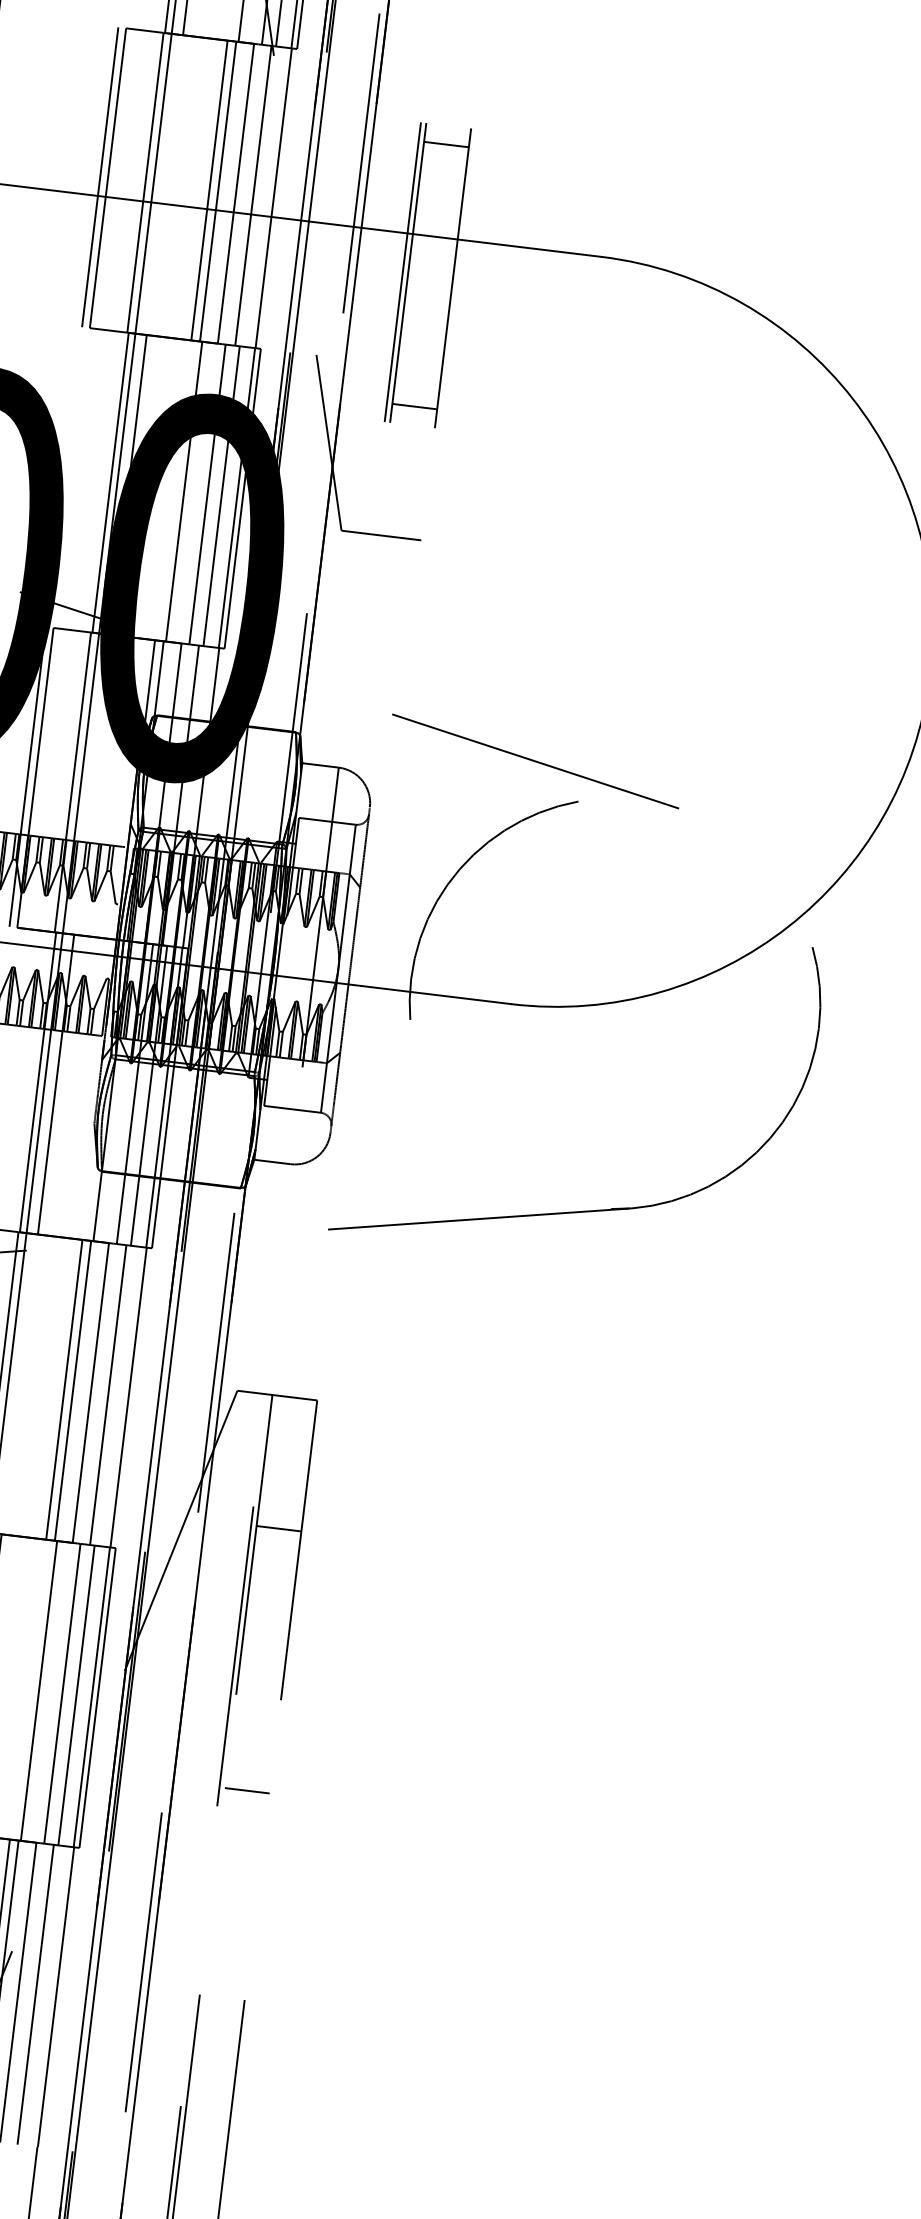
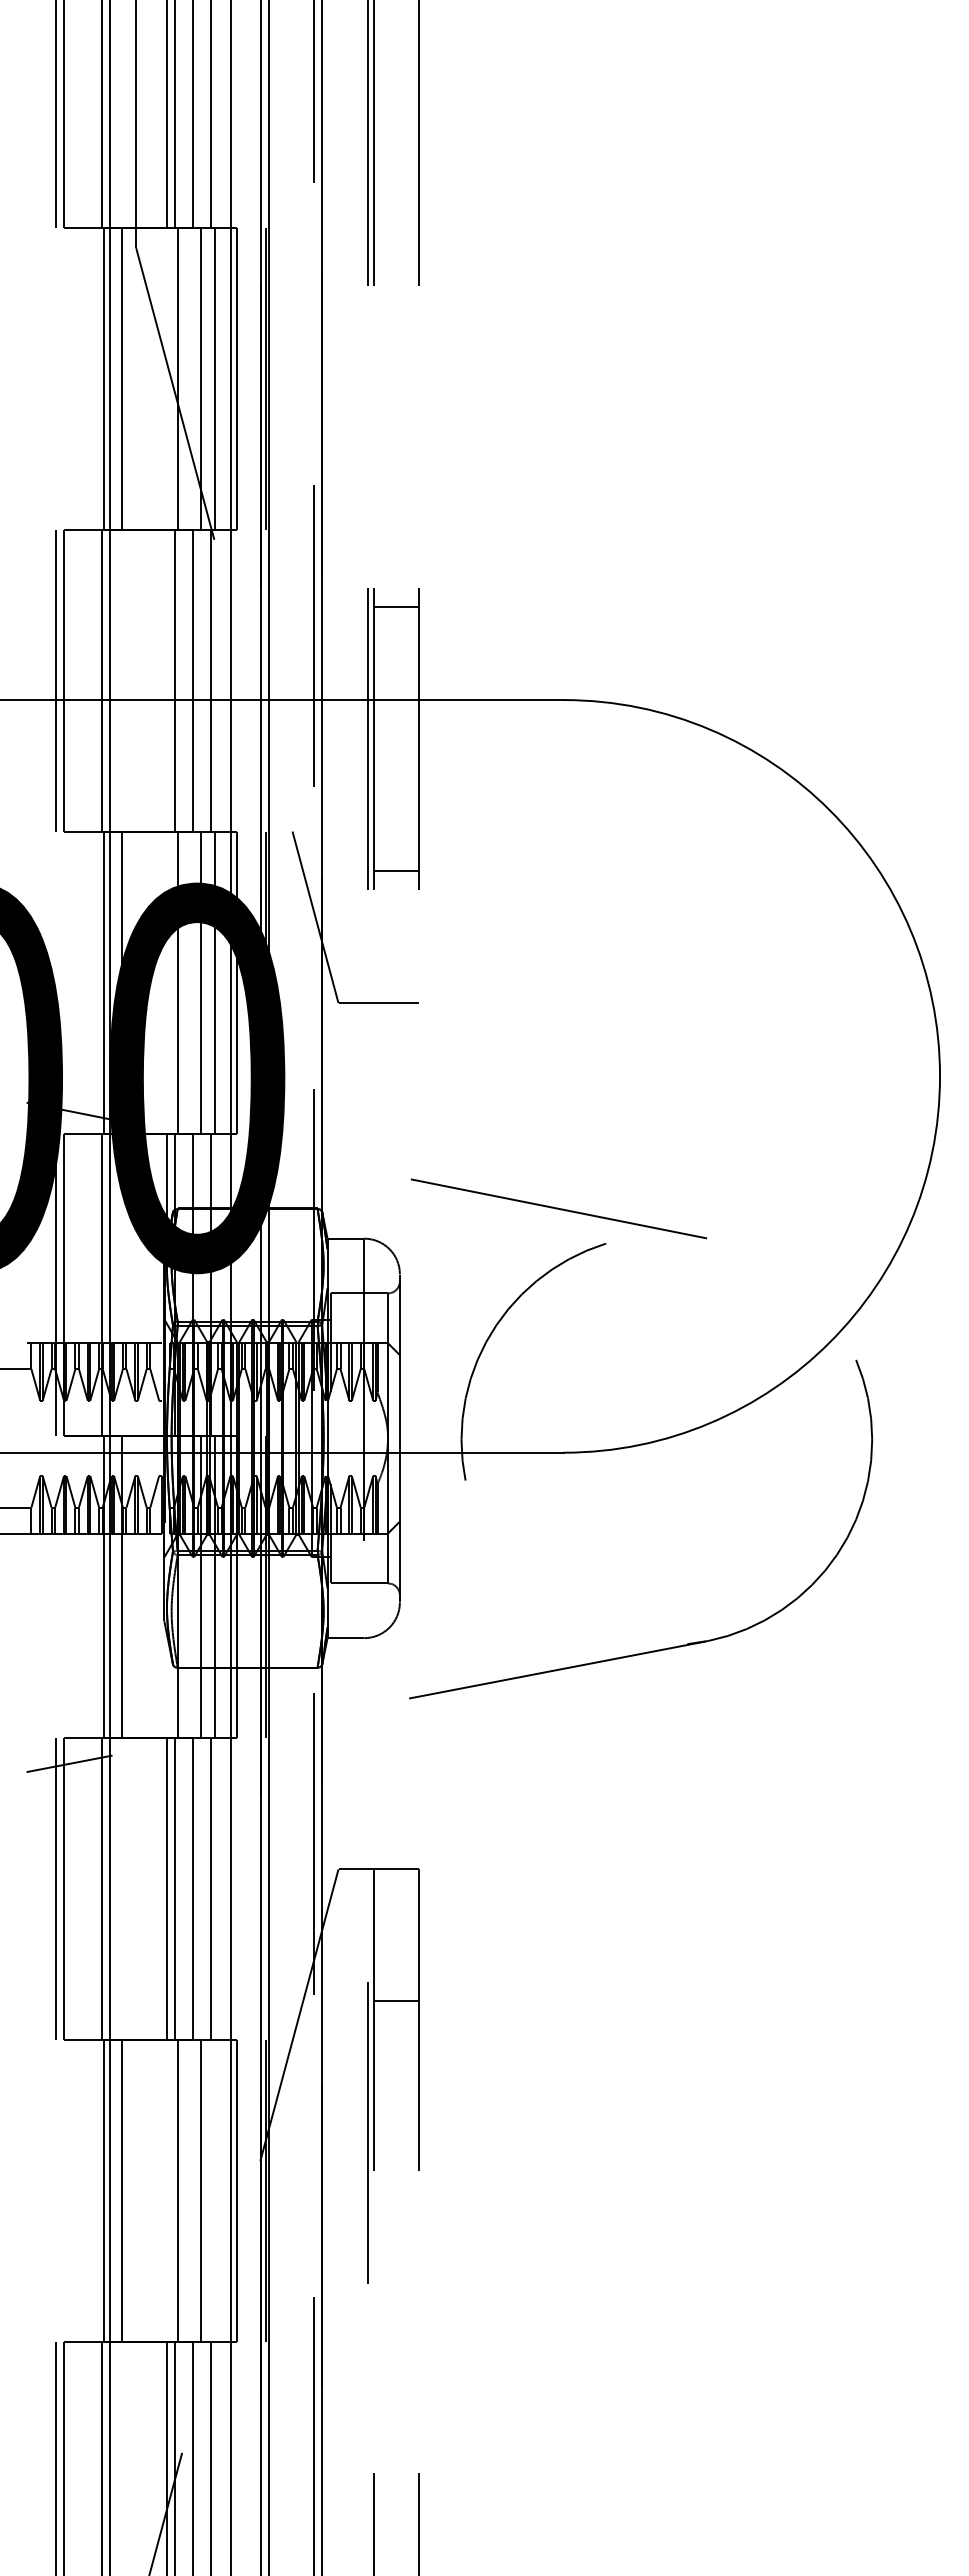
line: (209, 190) -> (166, 681), removed
line: (76, 1695) -> (215, 2191), removed
line: (246, 1790) -> (395, 2265), removed

